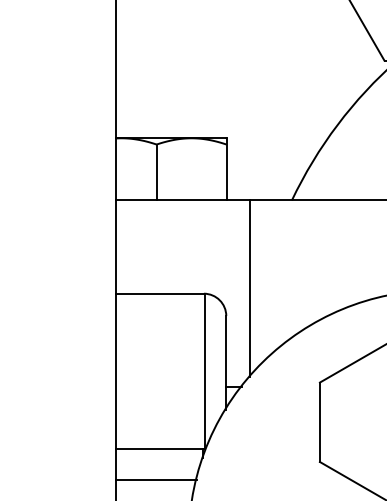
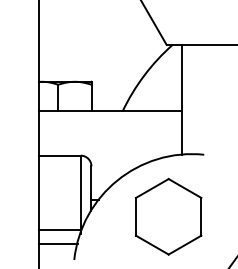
line: (249, 289) -> (102, 153), removed

